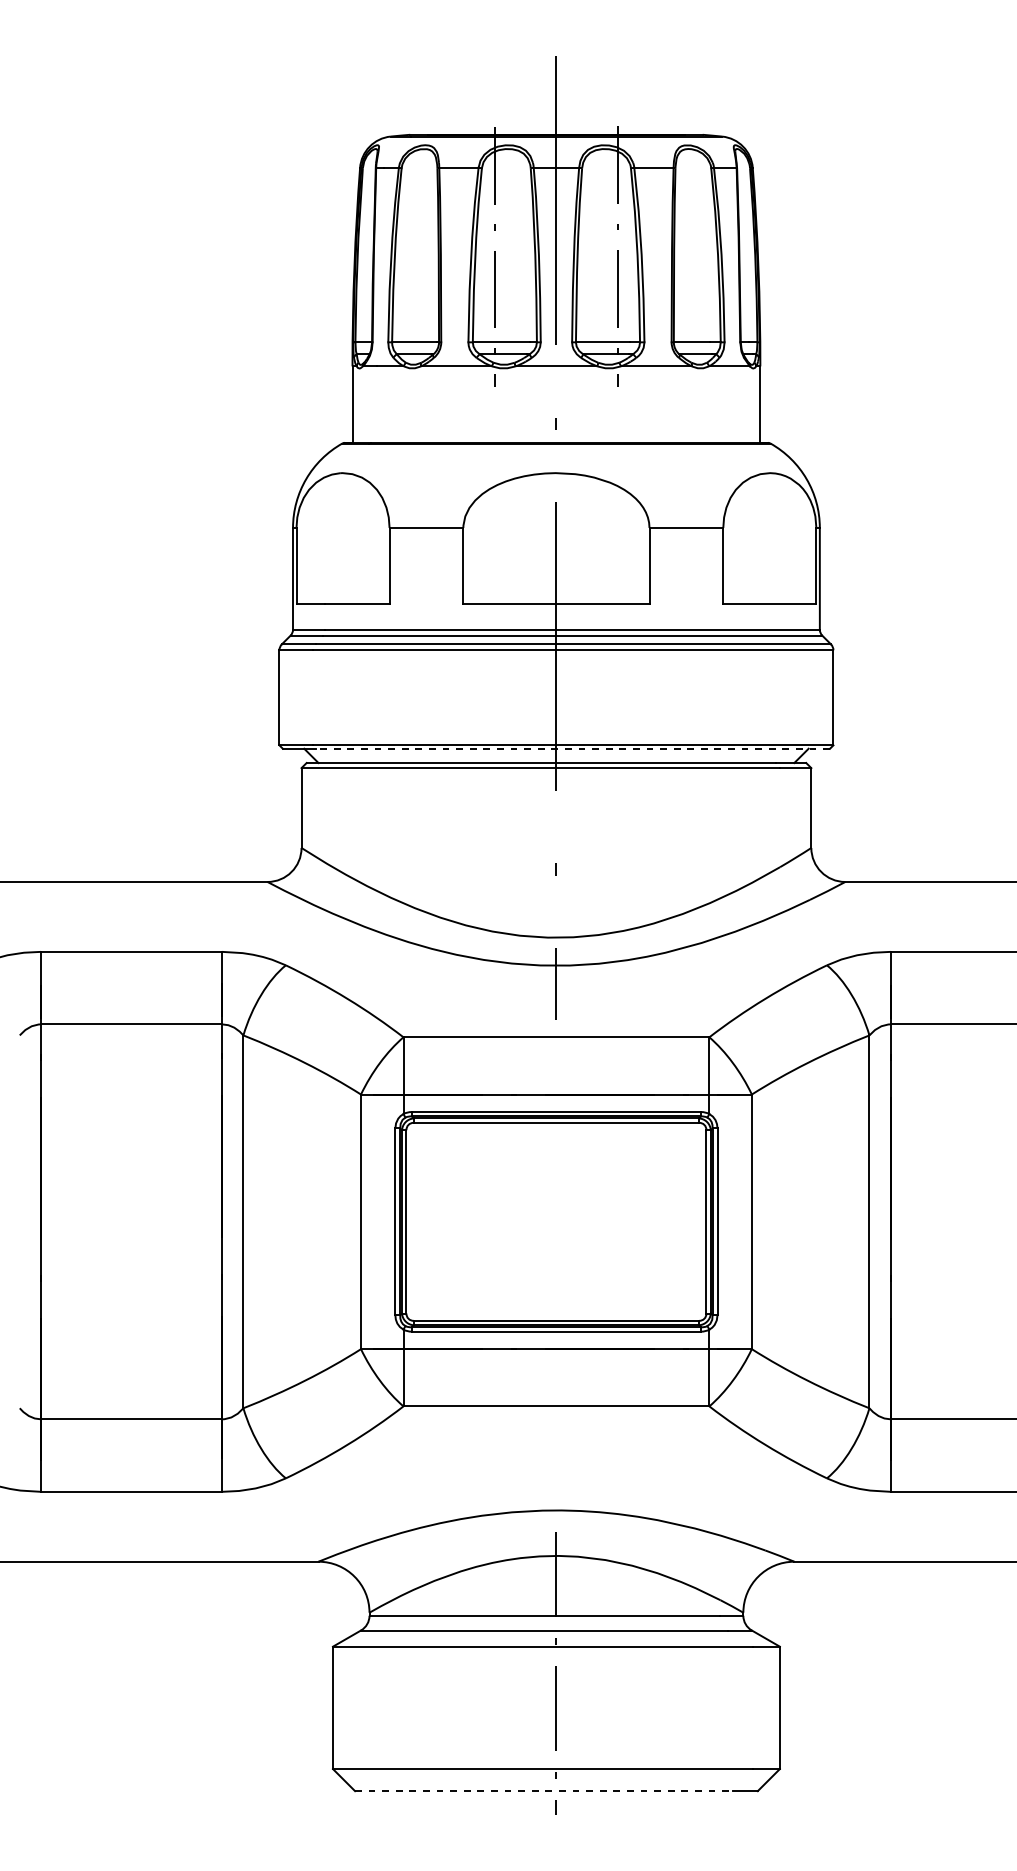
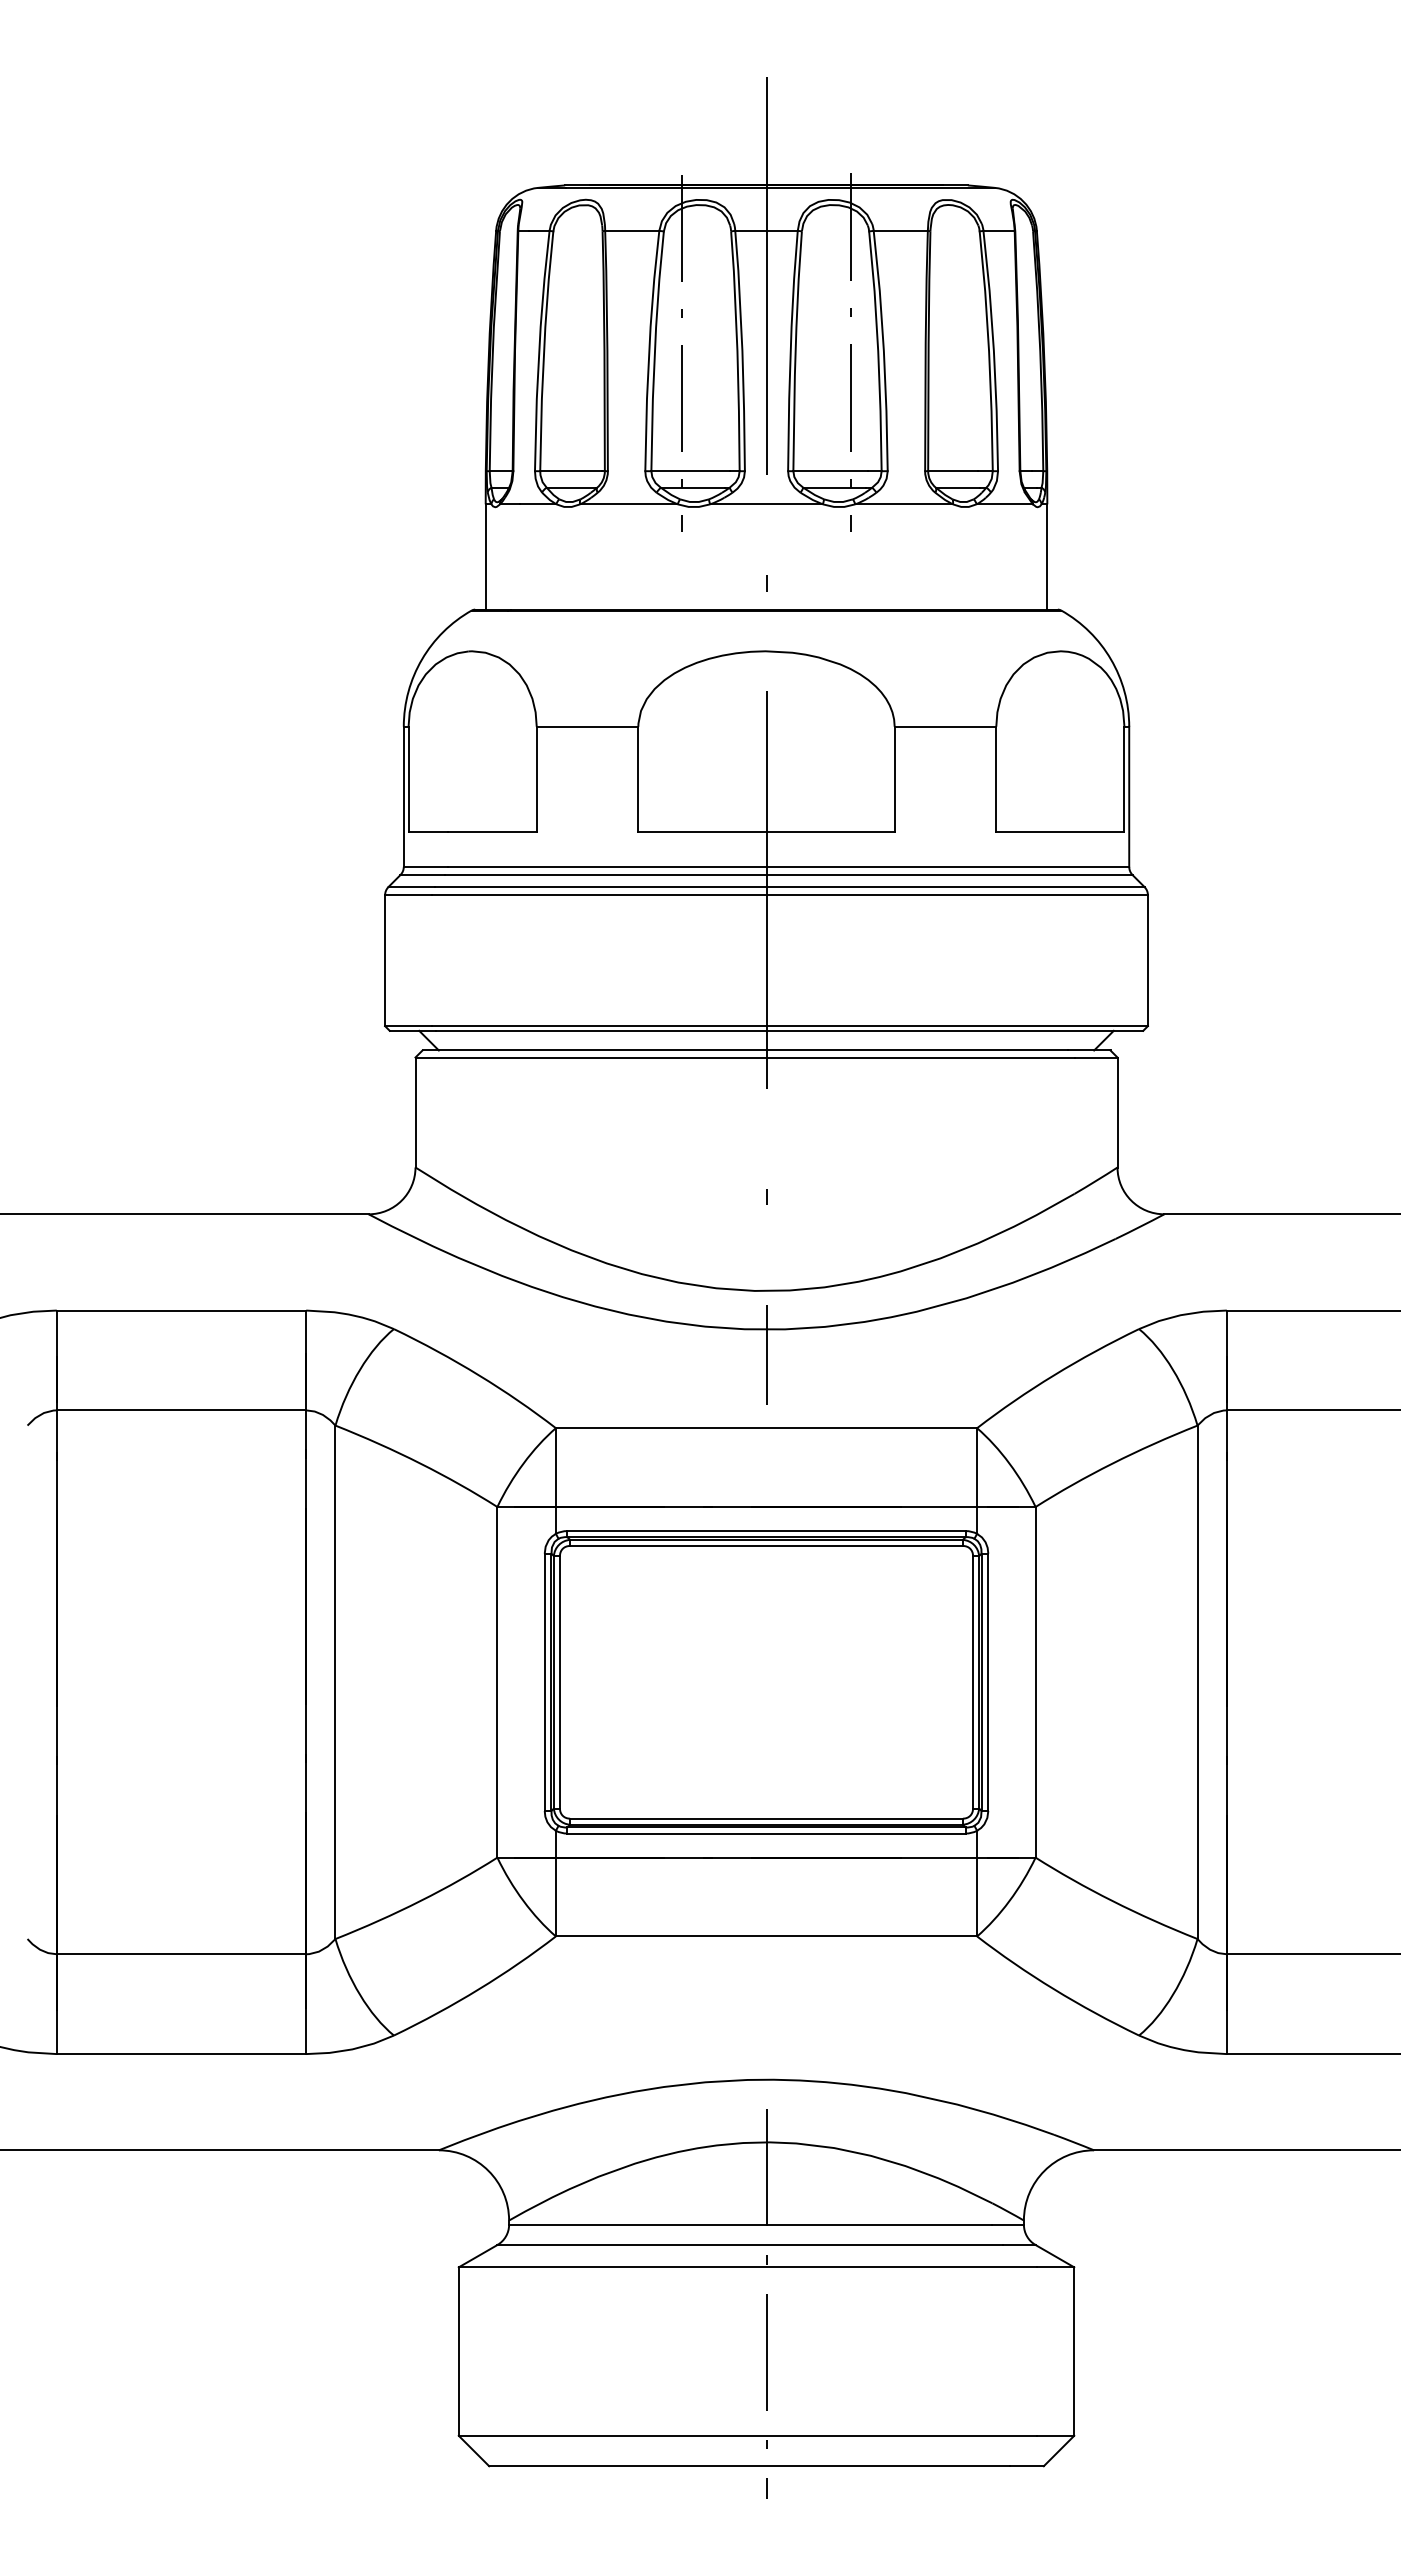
line: (573, 748) -> (789, 1030), dashed -> solid
line: (544, 1791) -> (750, 2466), dashed -> solid

